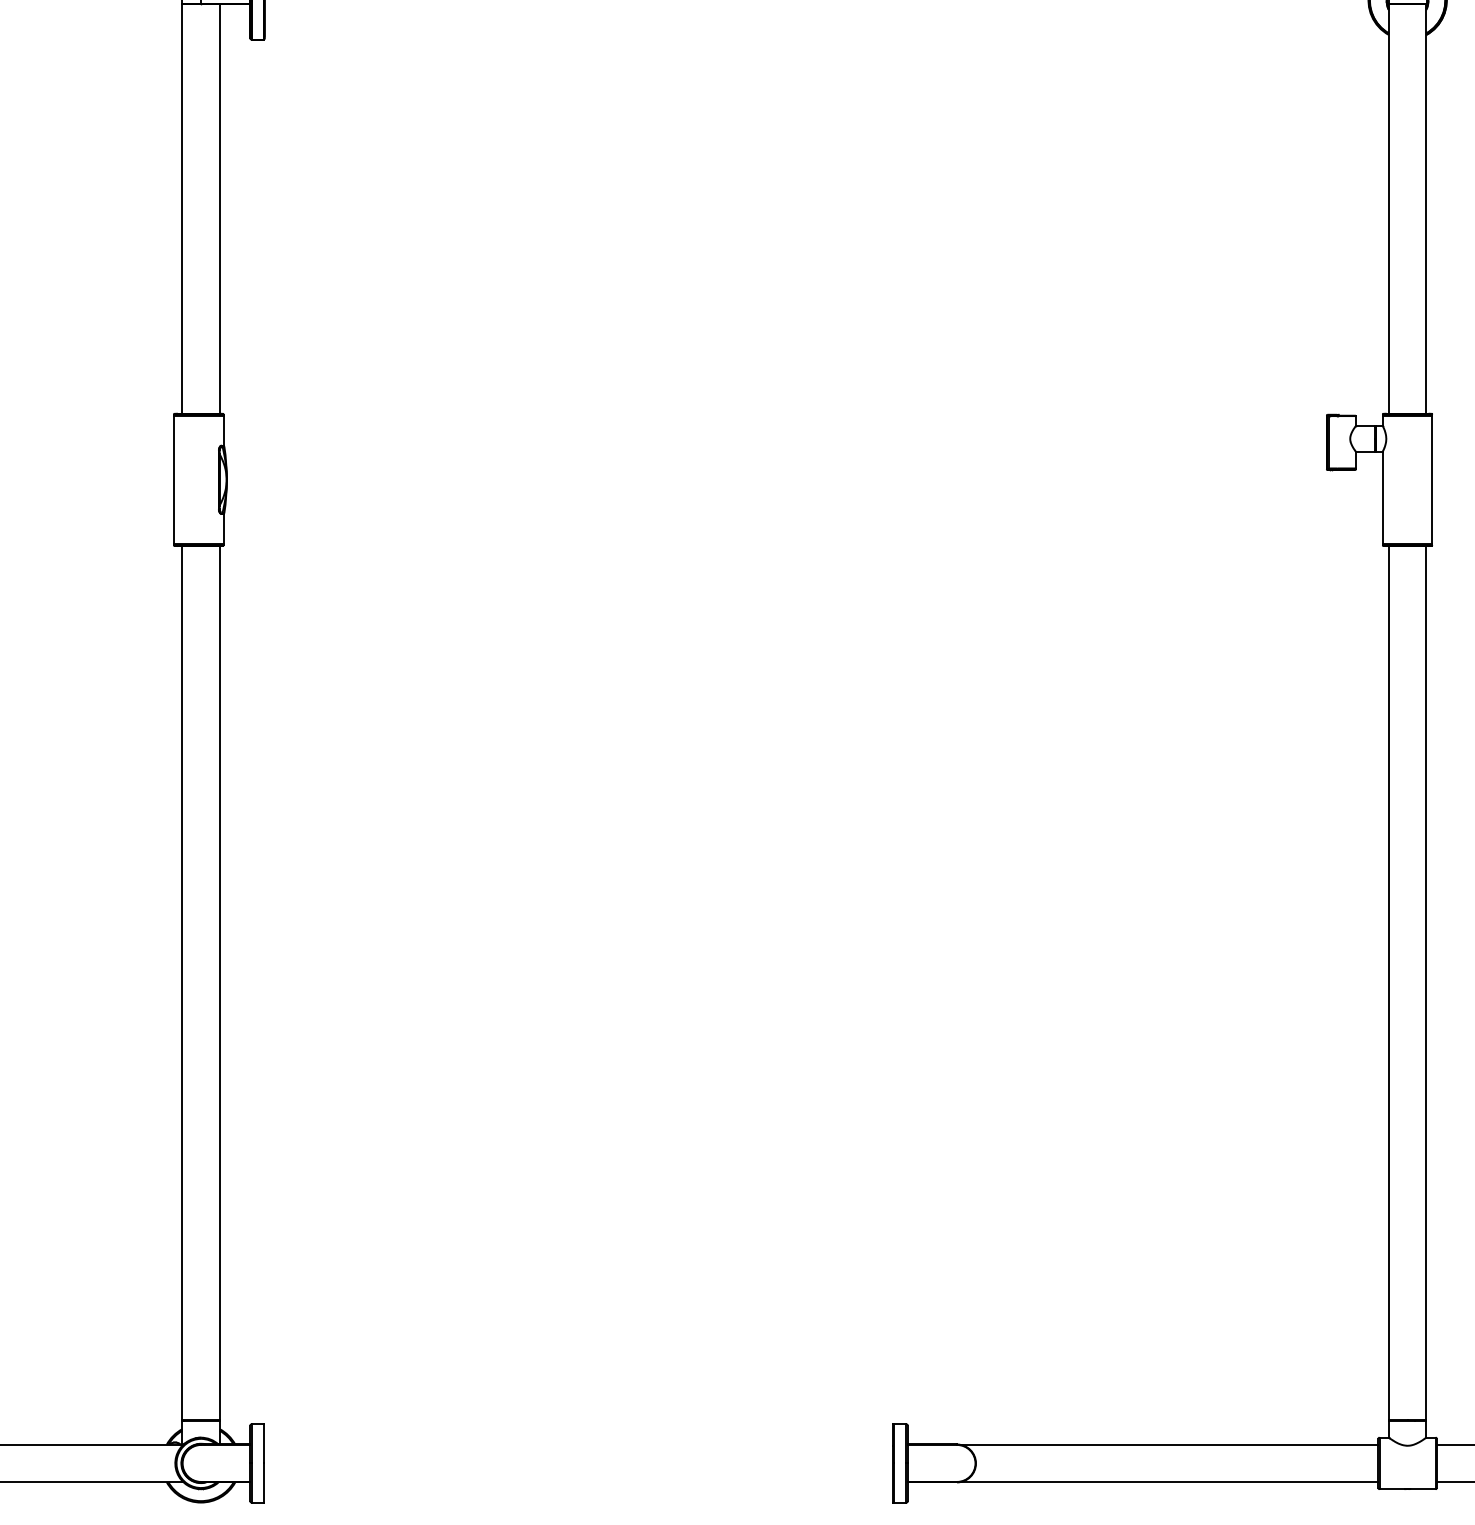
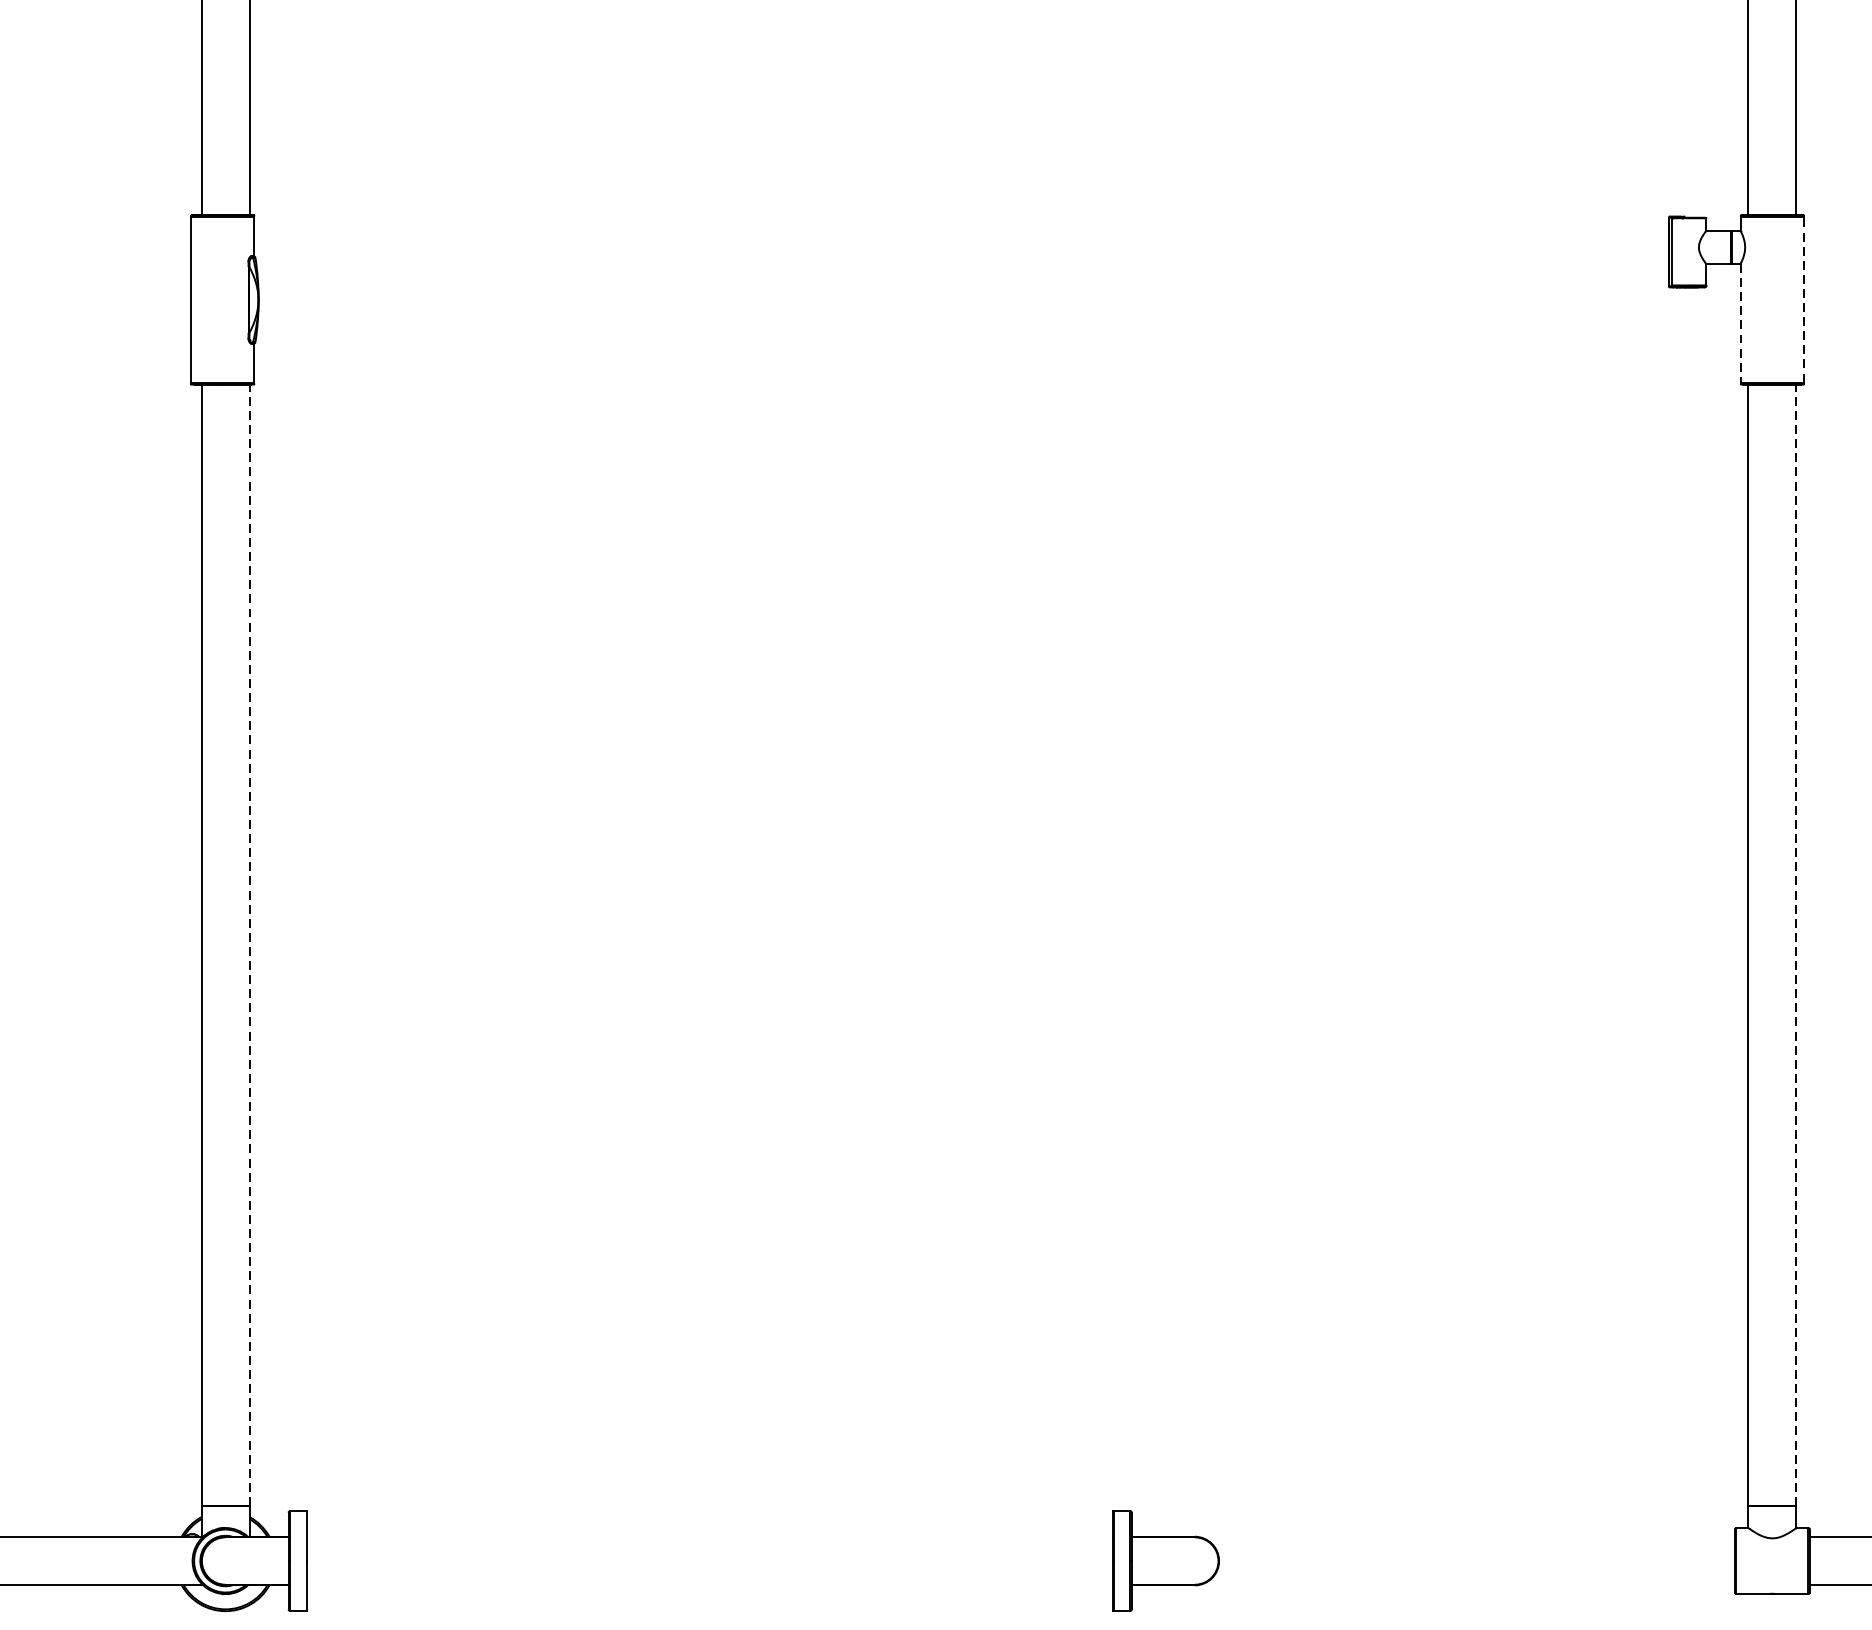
line: (1432, 479) -> (1804, 299), solid -> dashed
line: (1382, 498) -> (1740, 323), solid -> dashed
line: (219, 982) -> (249, 944), solid -> dashed
line: (1426, 982) -> (1796, 944), solid -> dashed
line: (1168, 1444) -> (1465, 1536), removed
line: (1168, 1482) -> (1465, 1585), removed

